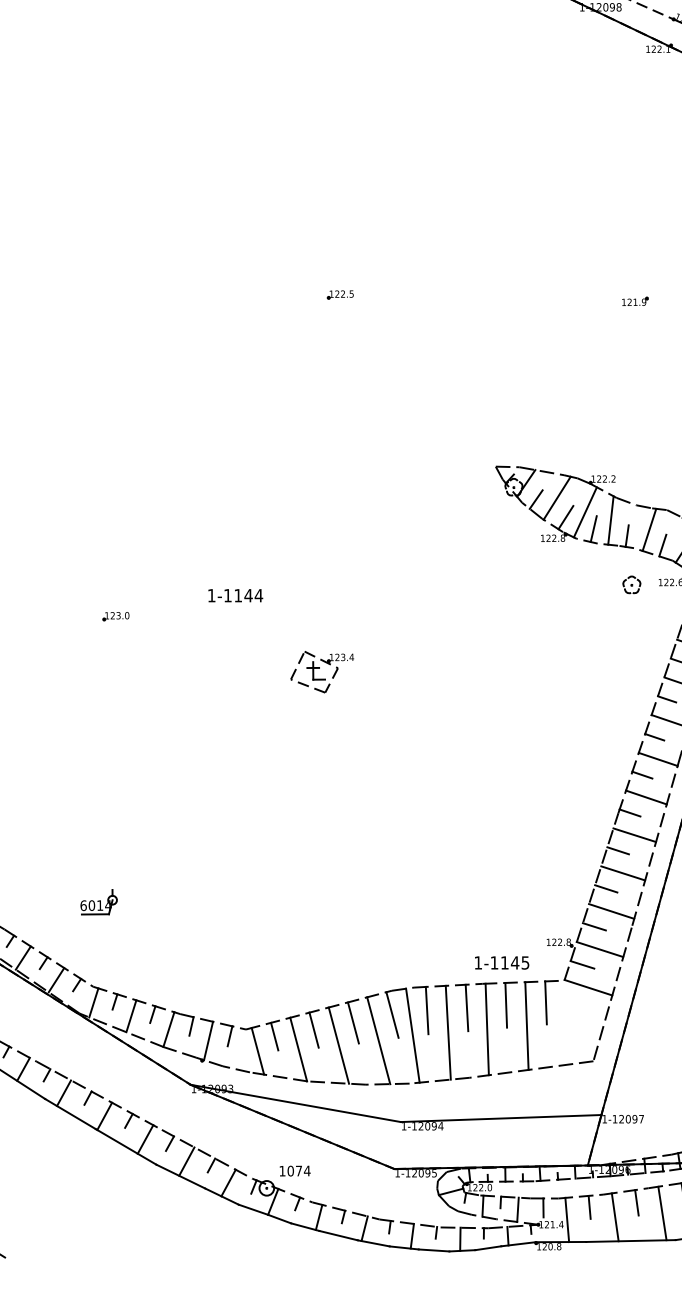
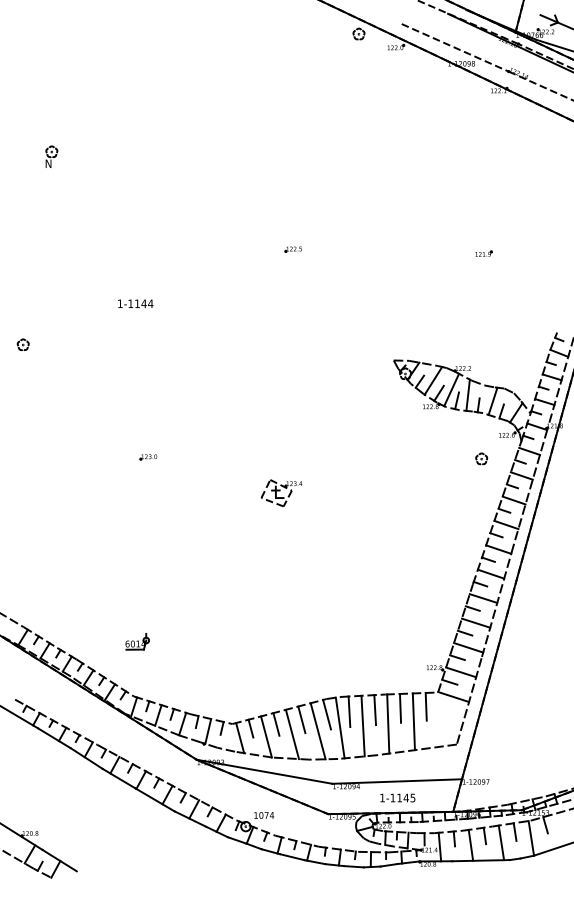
part: (631, 584) -> (481, 458), moved
text: (235, 595) -> (135, 303), moved
text: (501, 962) -> (397, 797), moved

